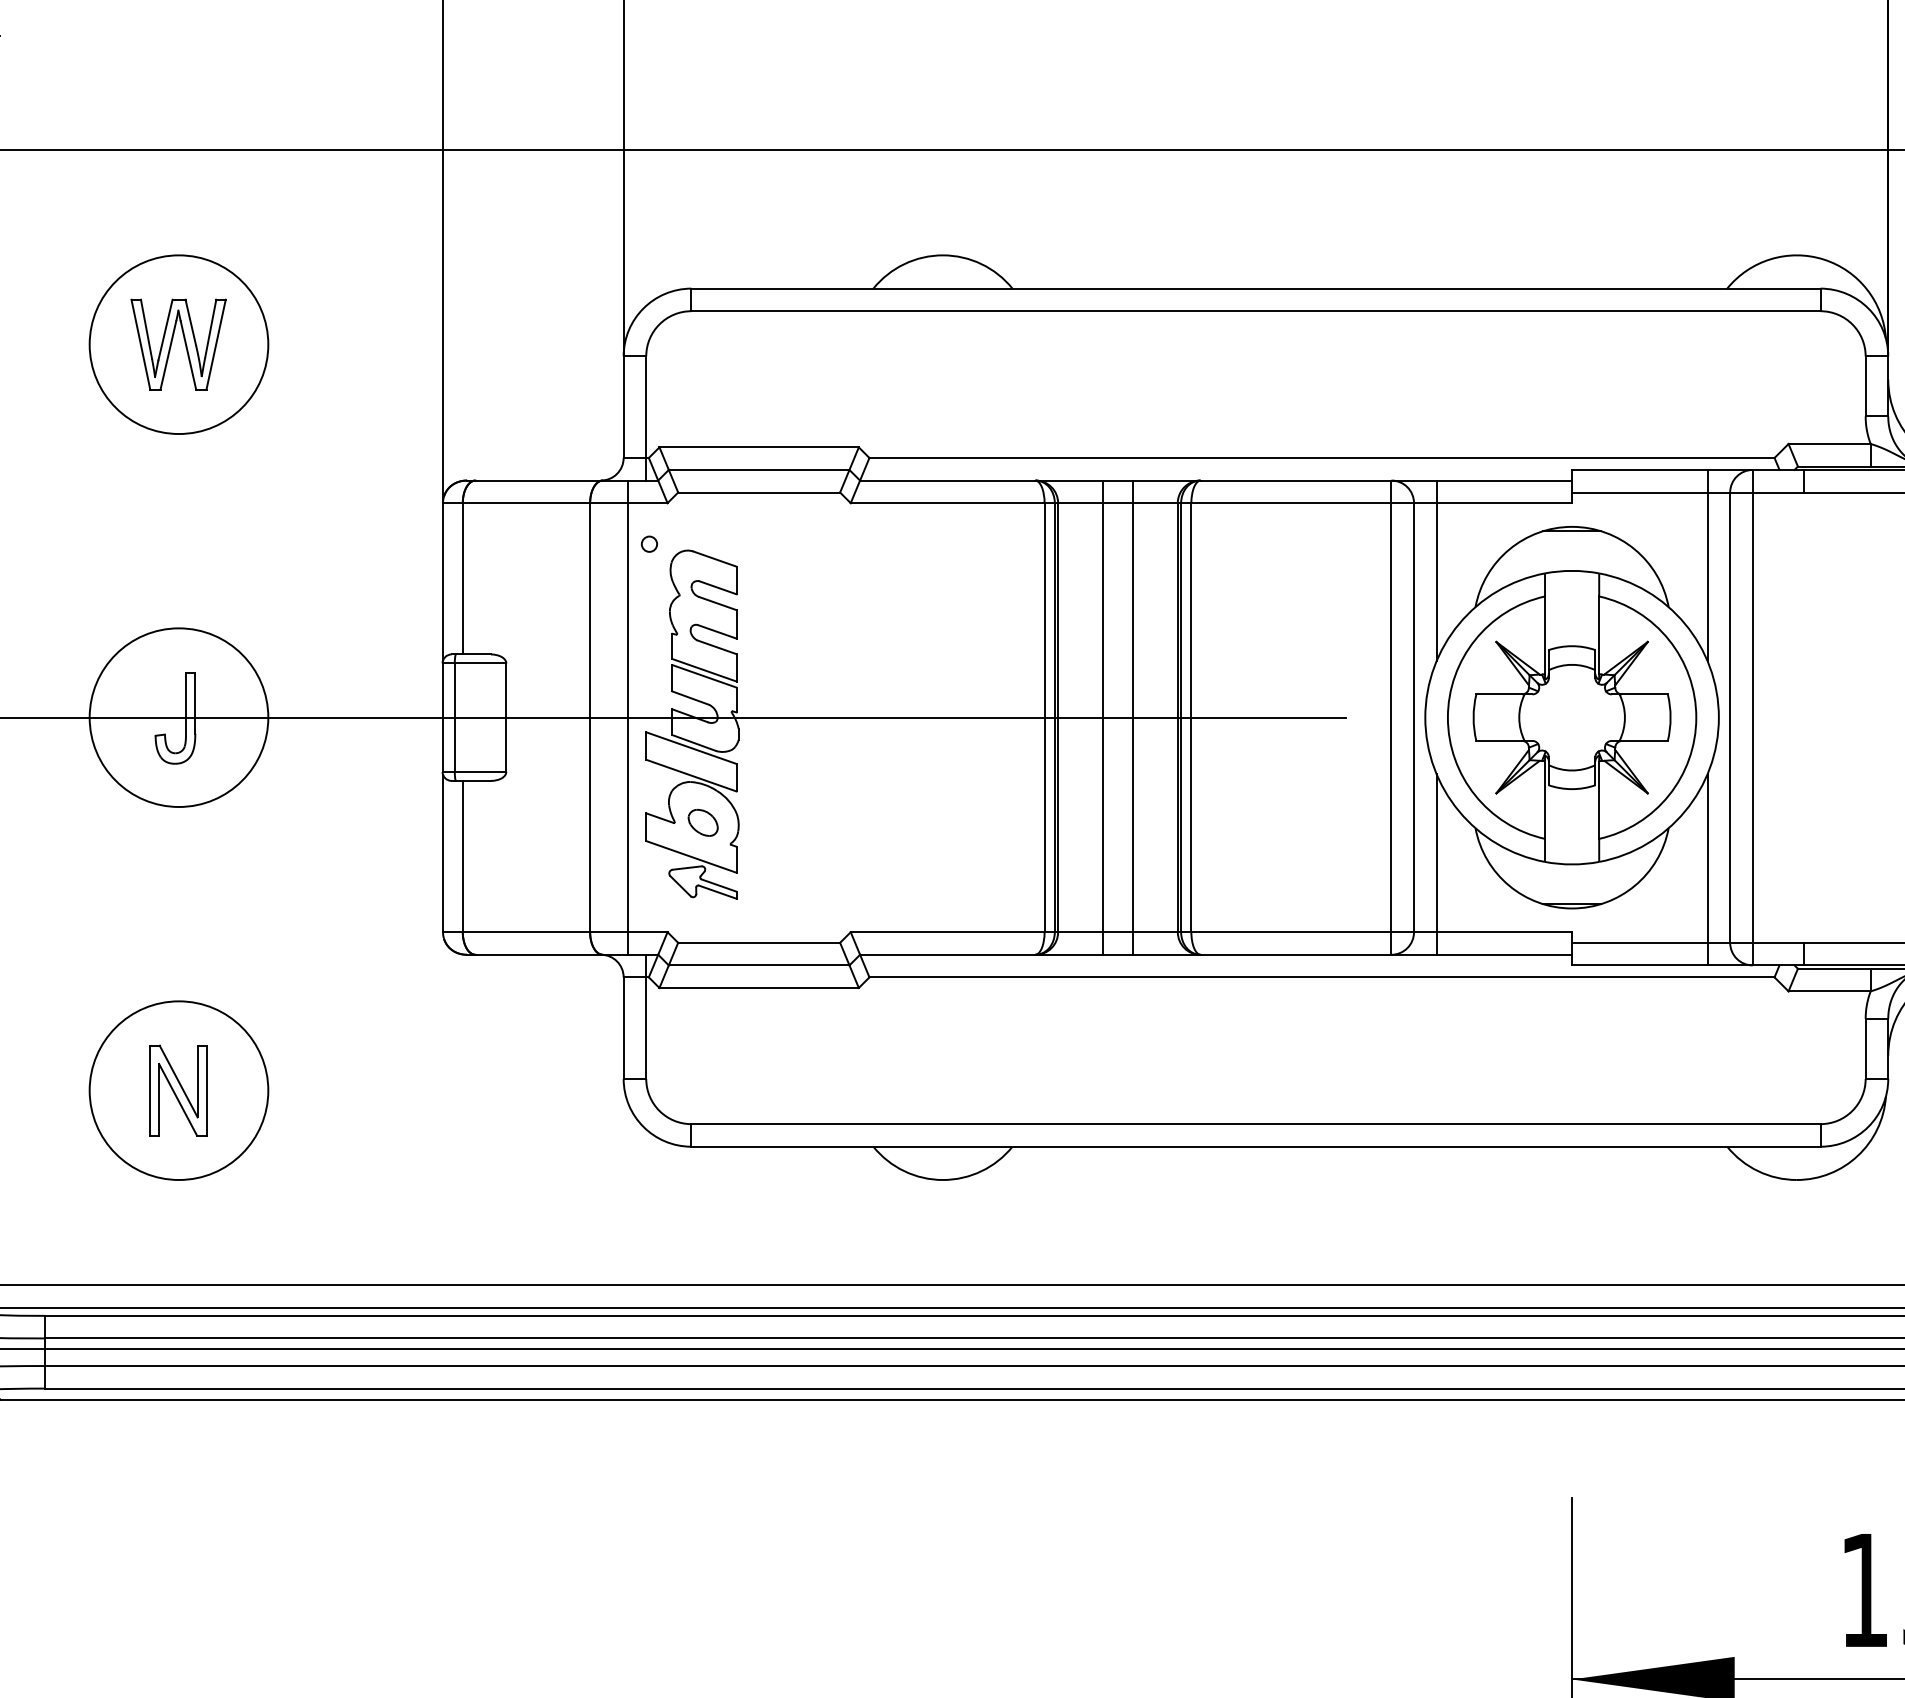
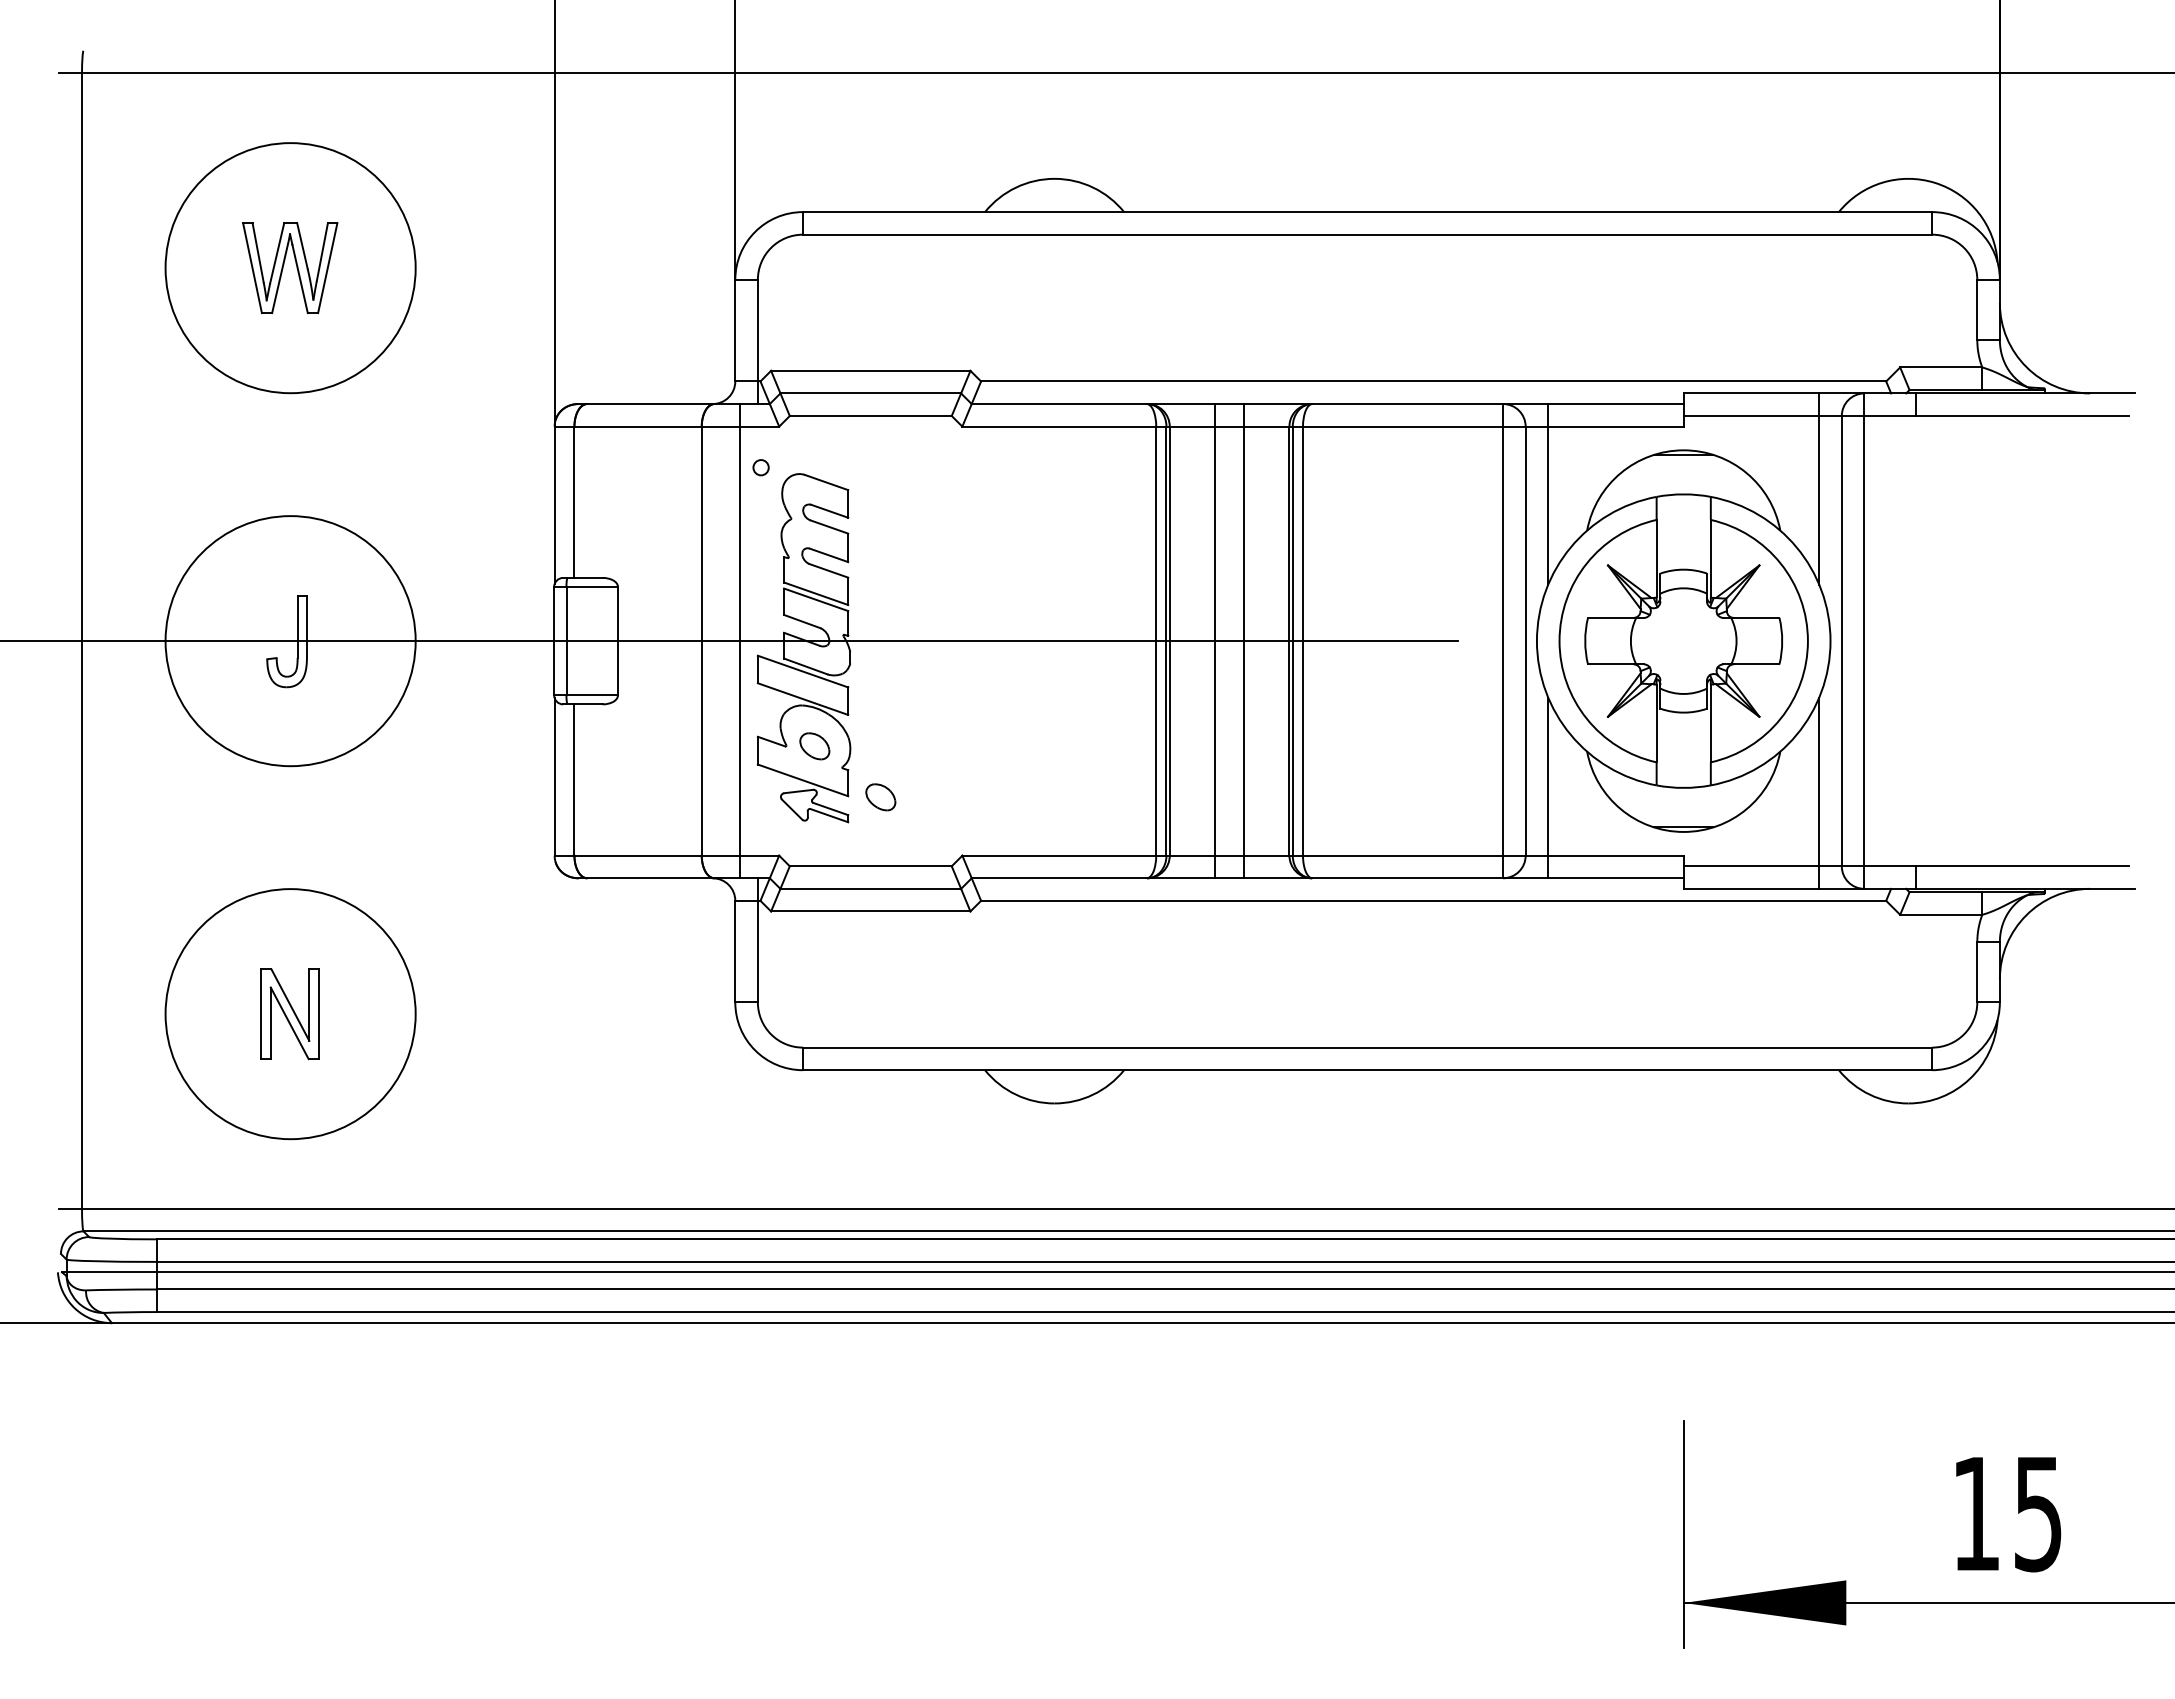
circle: (178, 344) -> (290, 267), size x1.4
circle: (178, 717) -> (290, 640), size x1.4
part: (768, 874) -> (880, 797), added
circle: (178, 1090) -> (290, 1013), size x1.4

